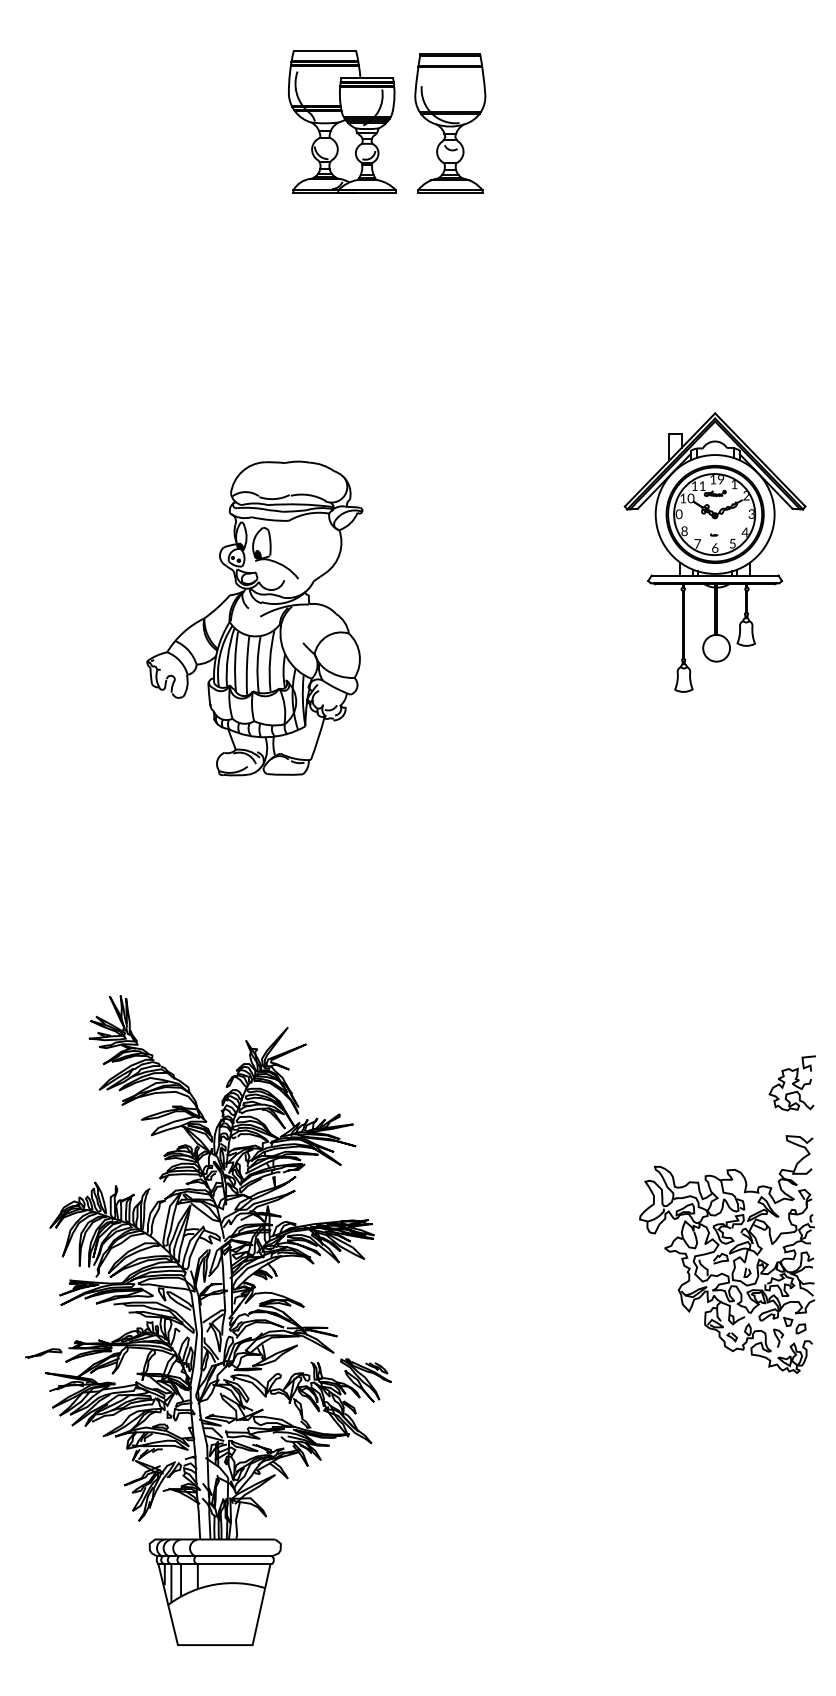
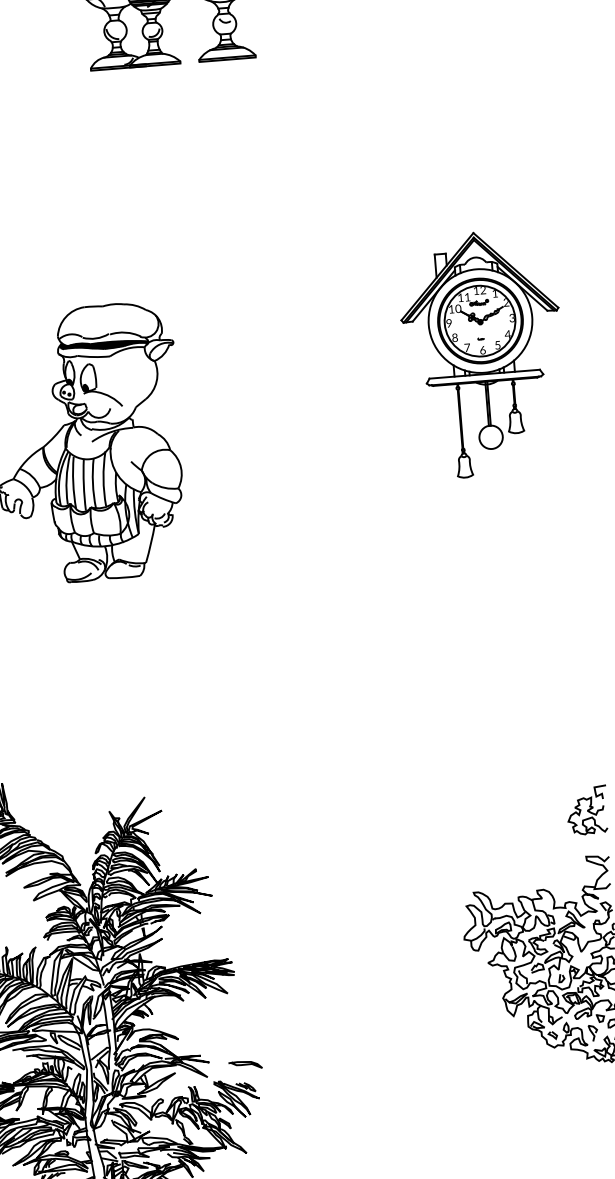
text: (721, 480) -> (483, 291), 19 -> 12
hatch: (283, 506) -> (104, 344), added
text: (678, 515) -> (448, 324), 0 -> 9
curve: (378, 1342) -> (245, 1064), added

